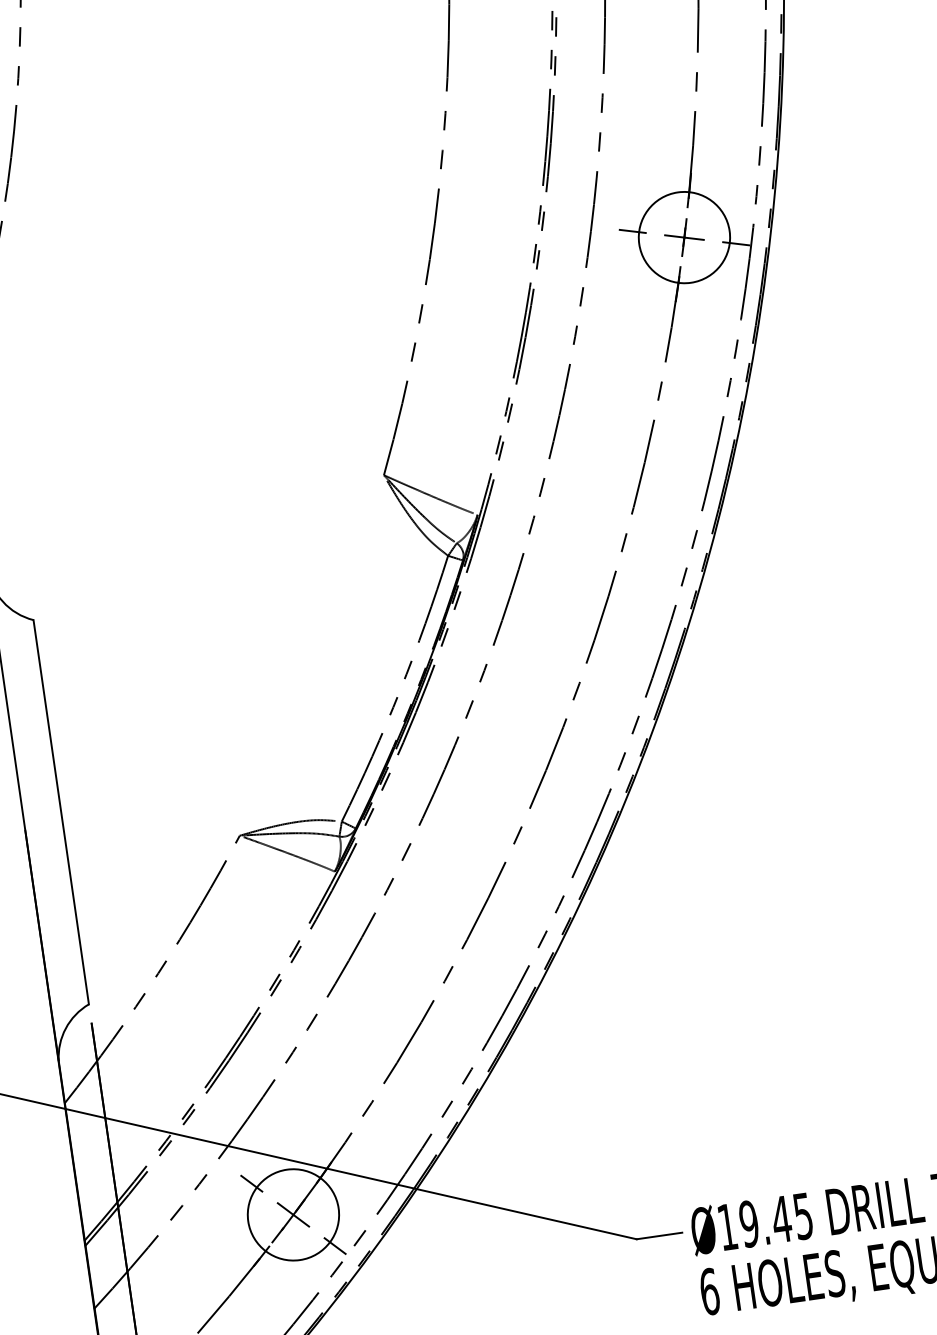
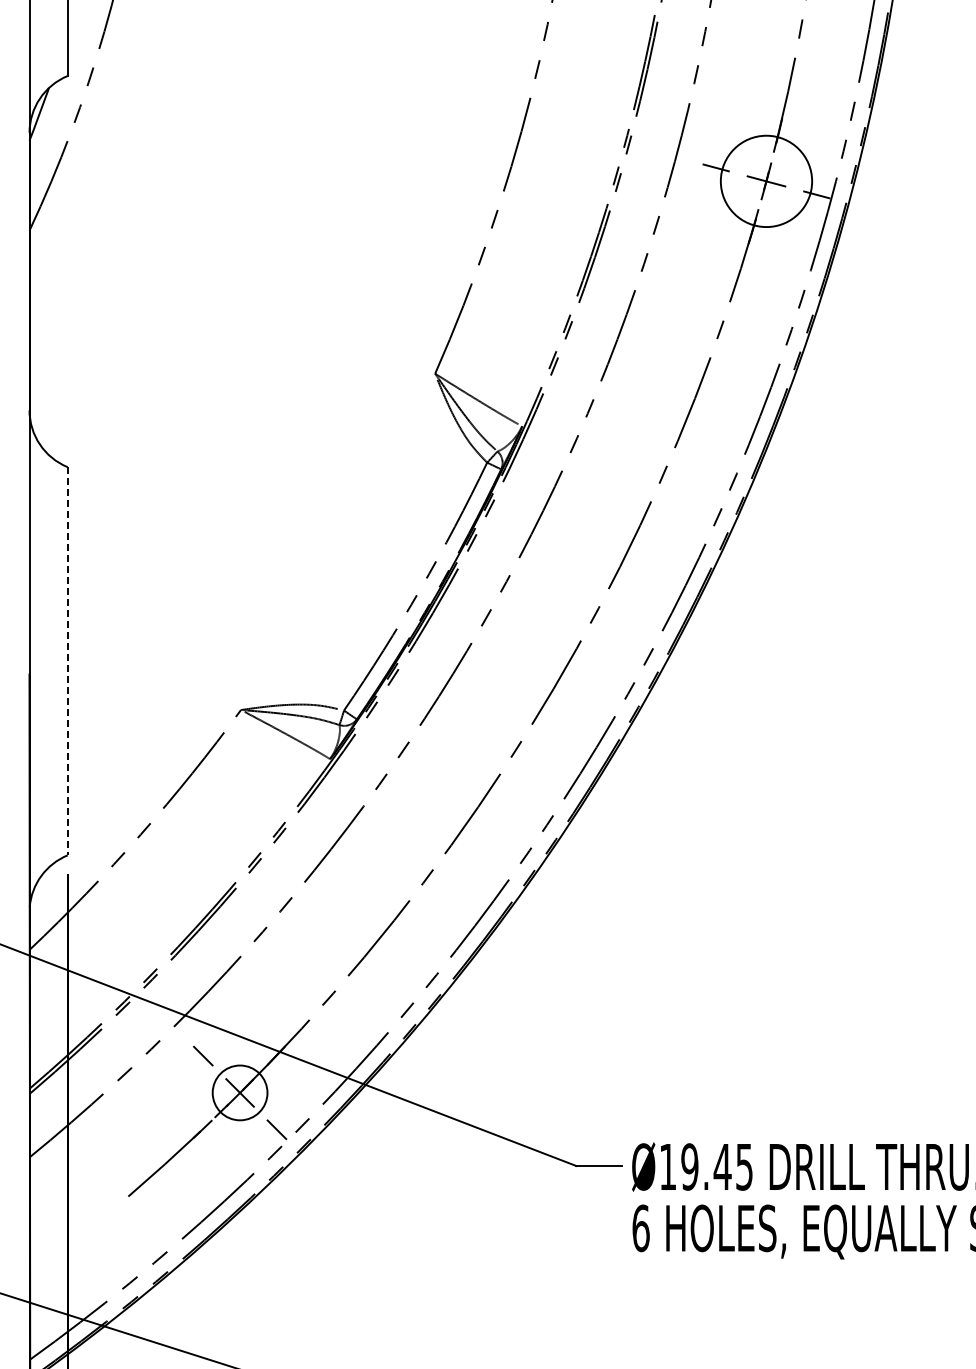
line: (61, 812) -> (67, 661), solid -> dashed
circle: (292, 1214) -> (239, 1092), size x0.6

